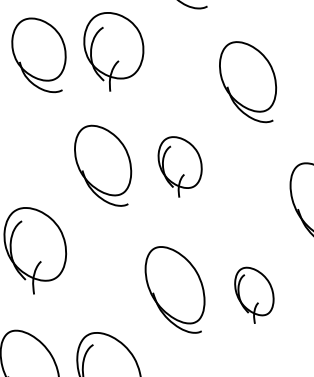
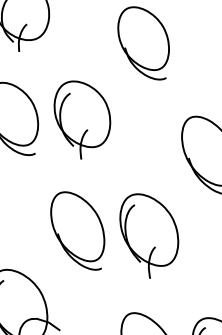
part: (179, 166) -> (81, 119), size x1.43
part: (254, 295) -> (149, 236), size x1.67

